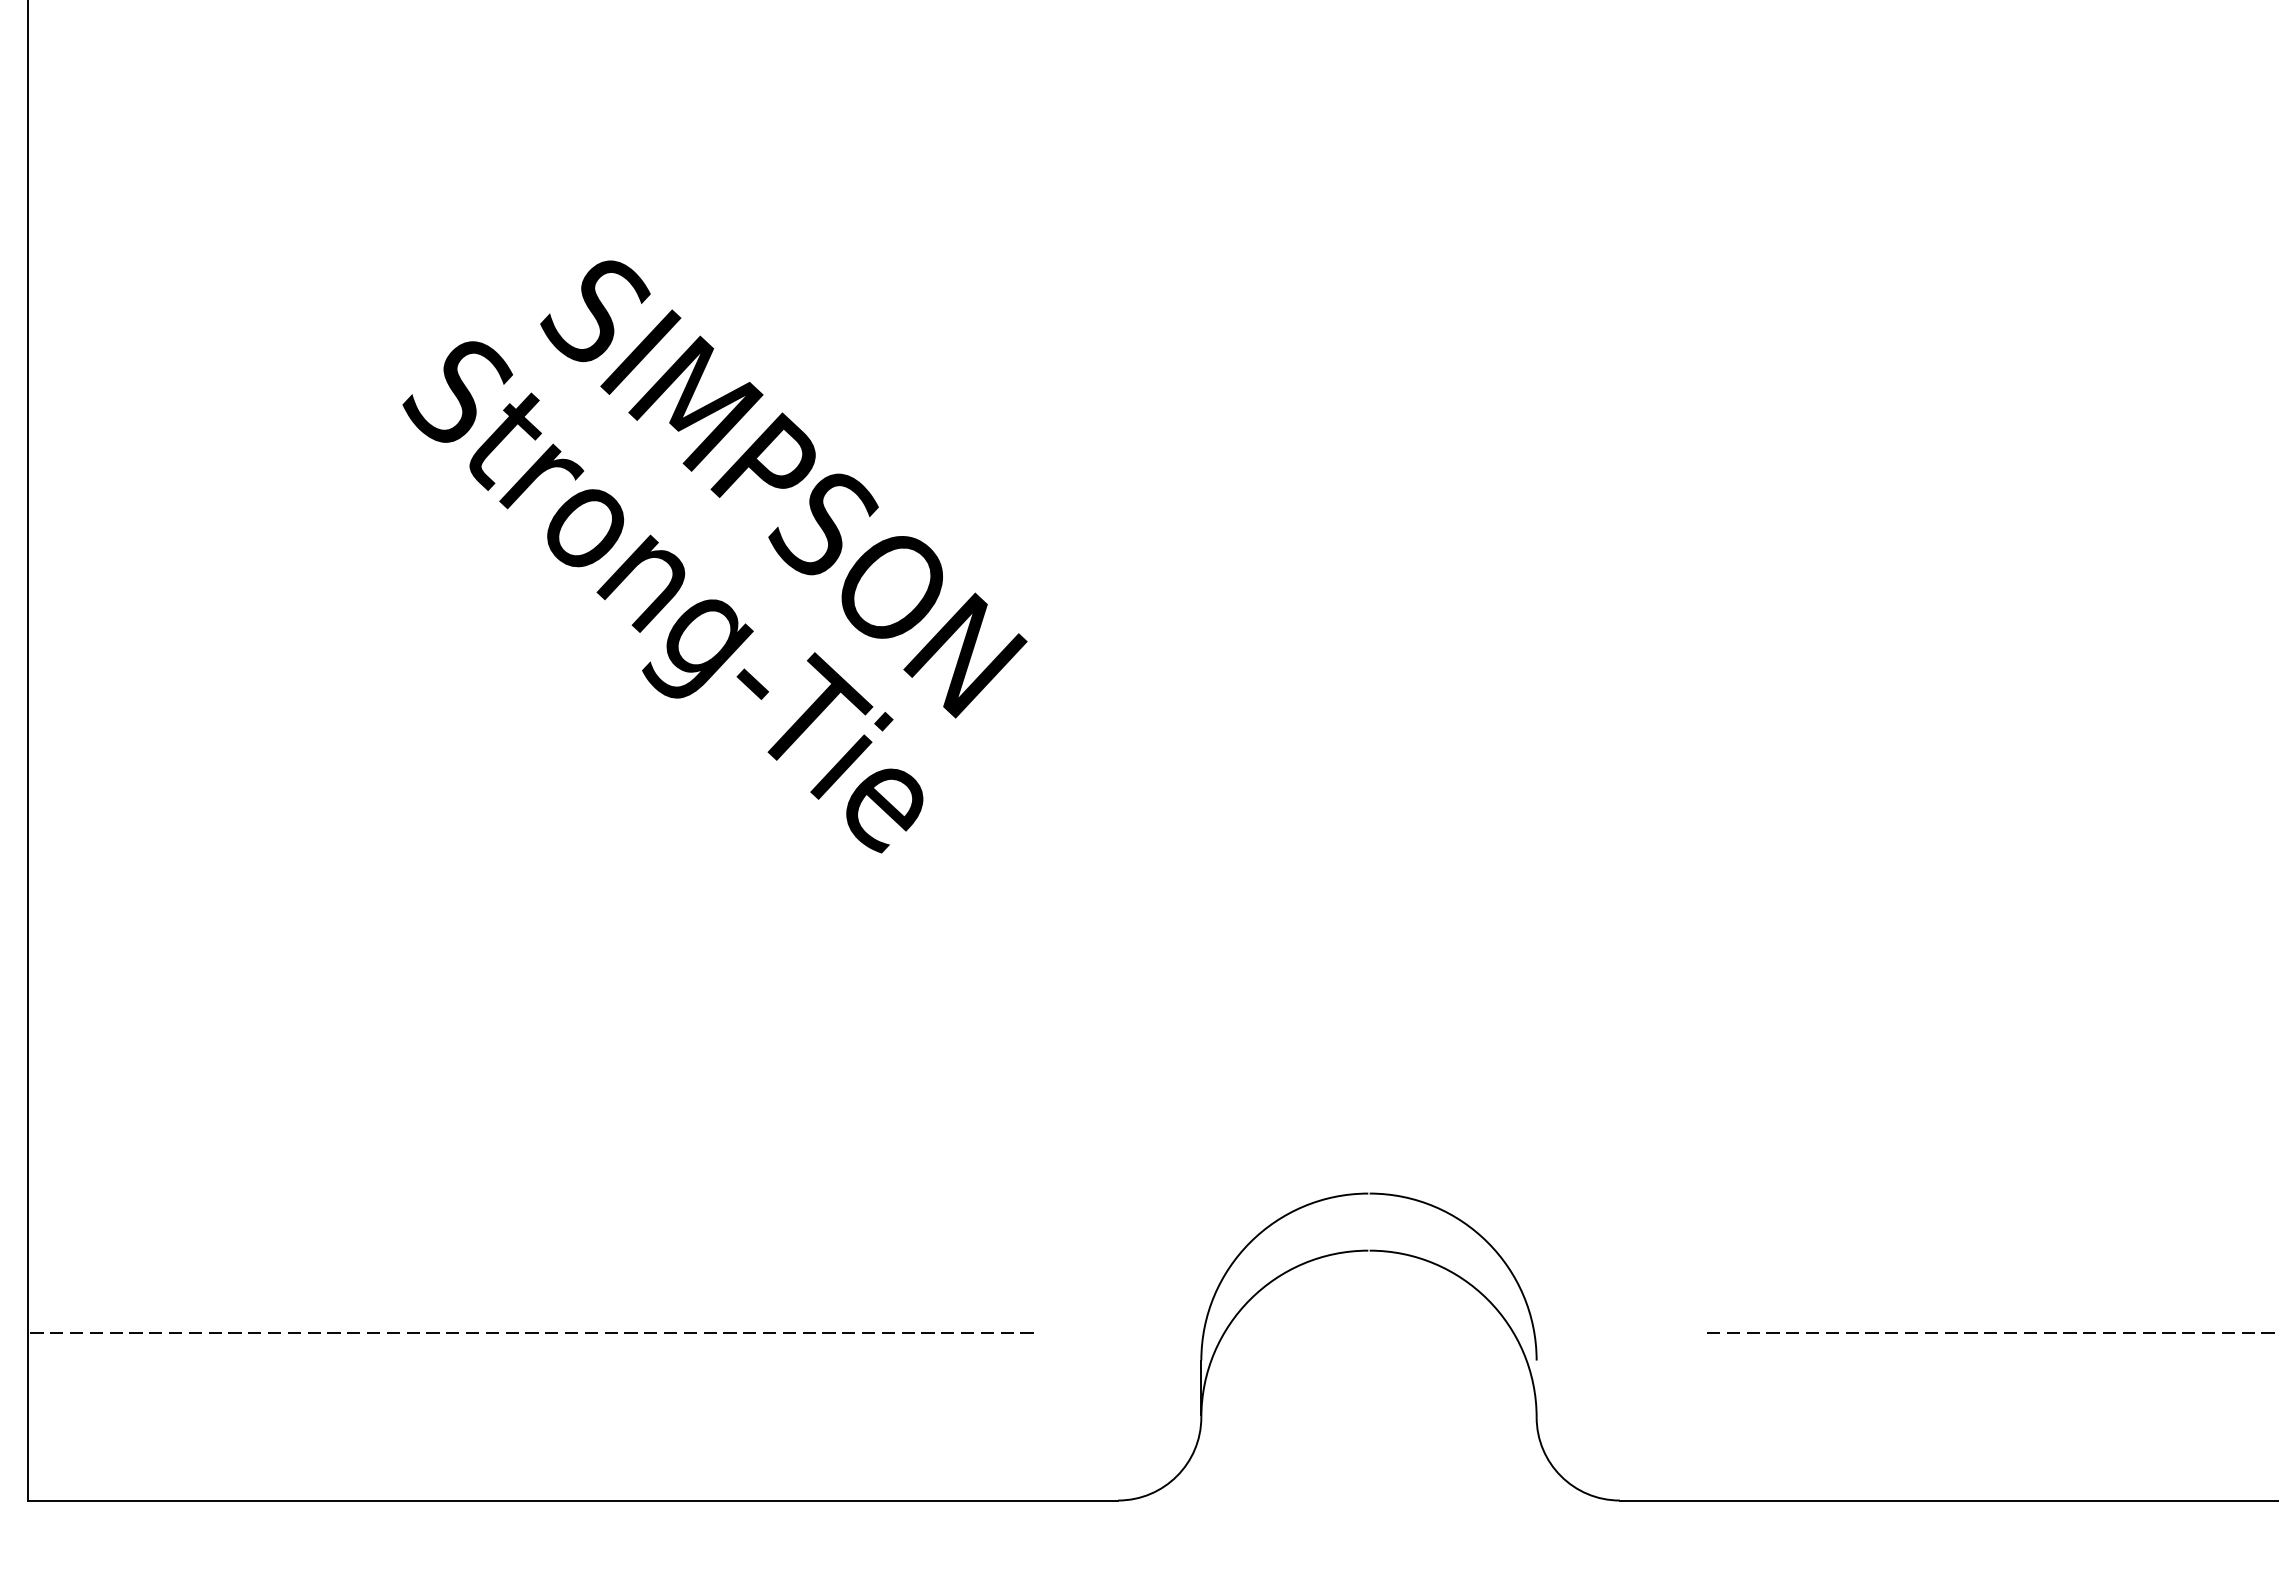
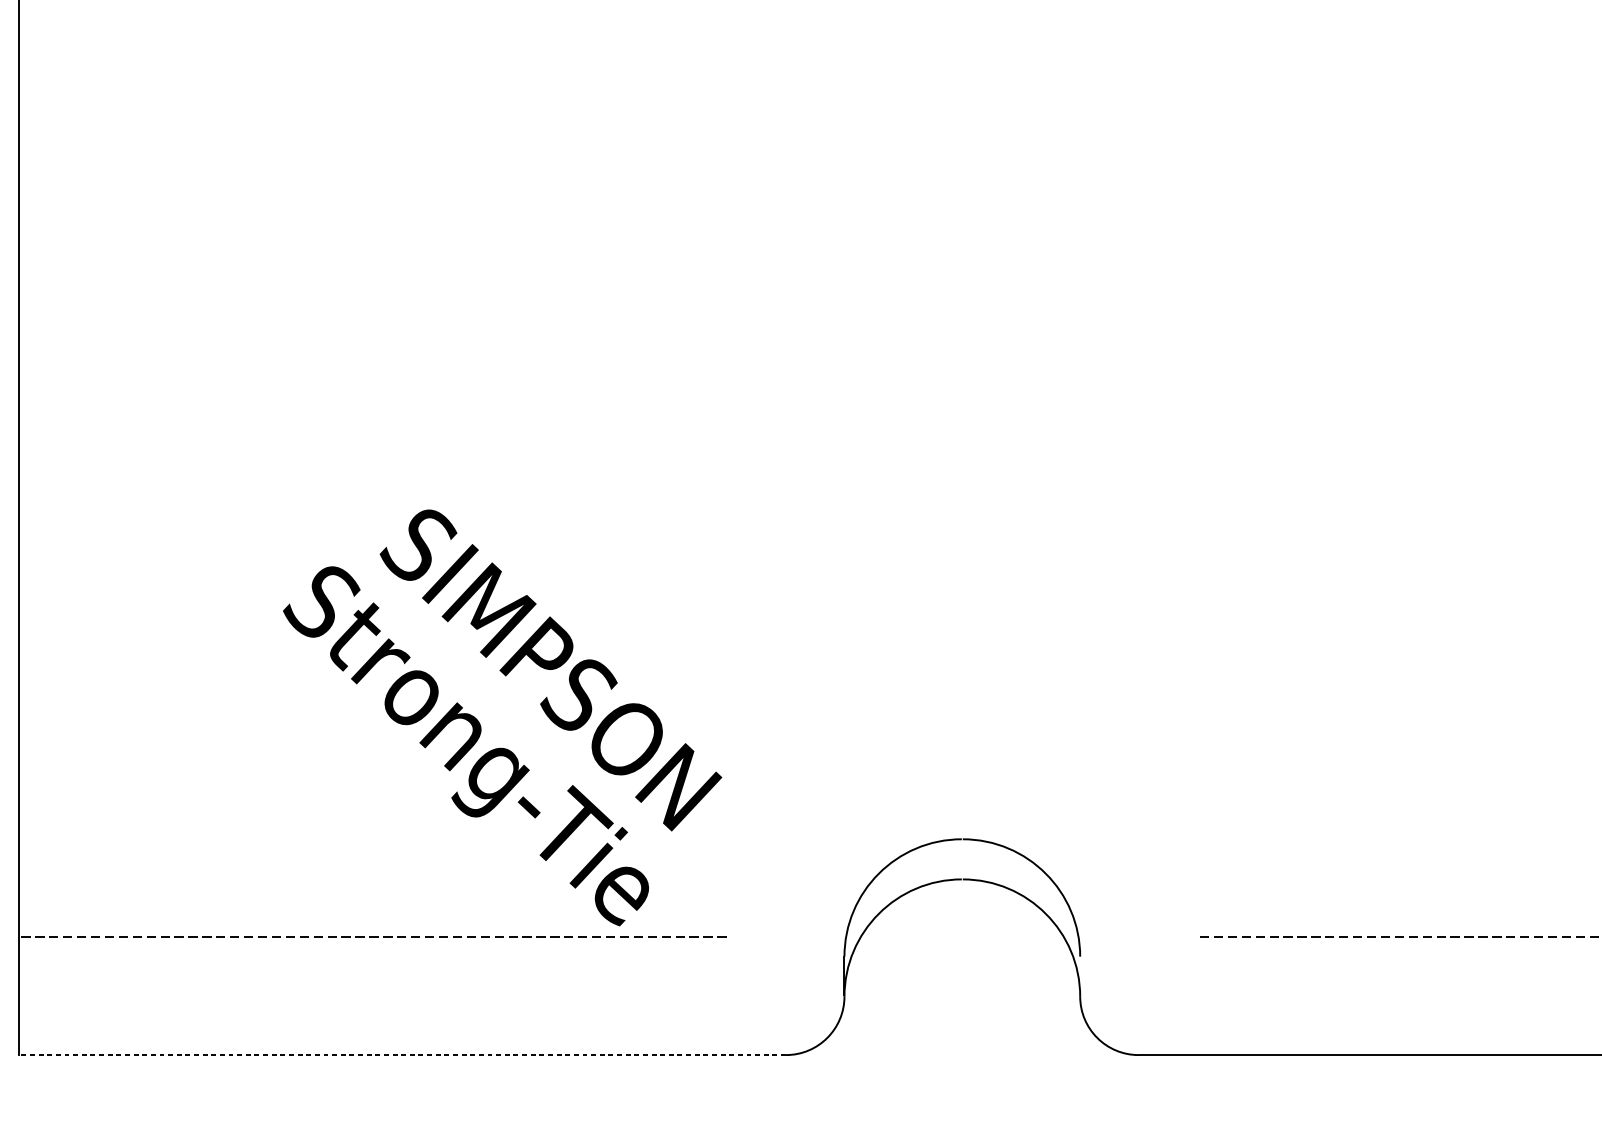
text: (714, 556) -> (502, 717), moved
line: (572, 1500) -> (402, 1055), solid -> dashed

